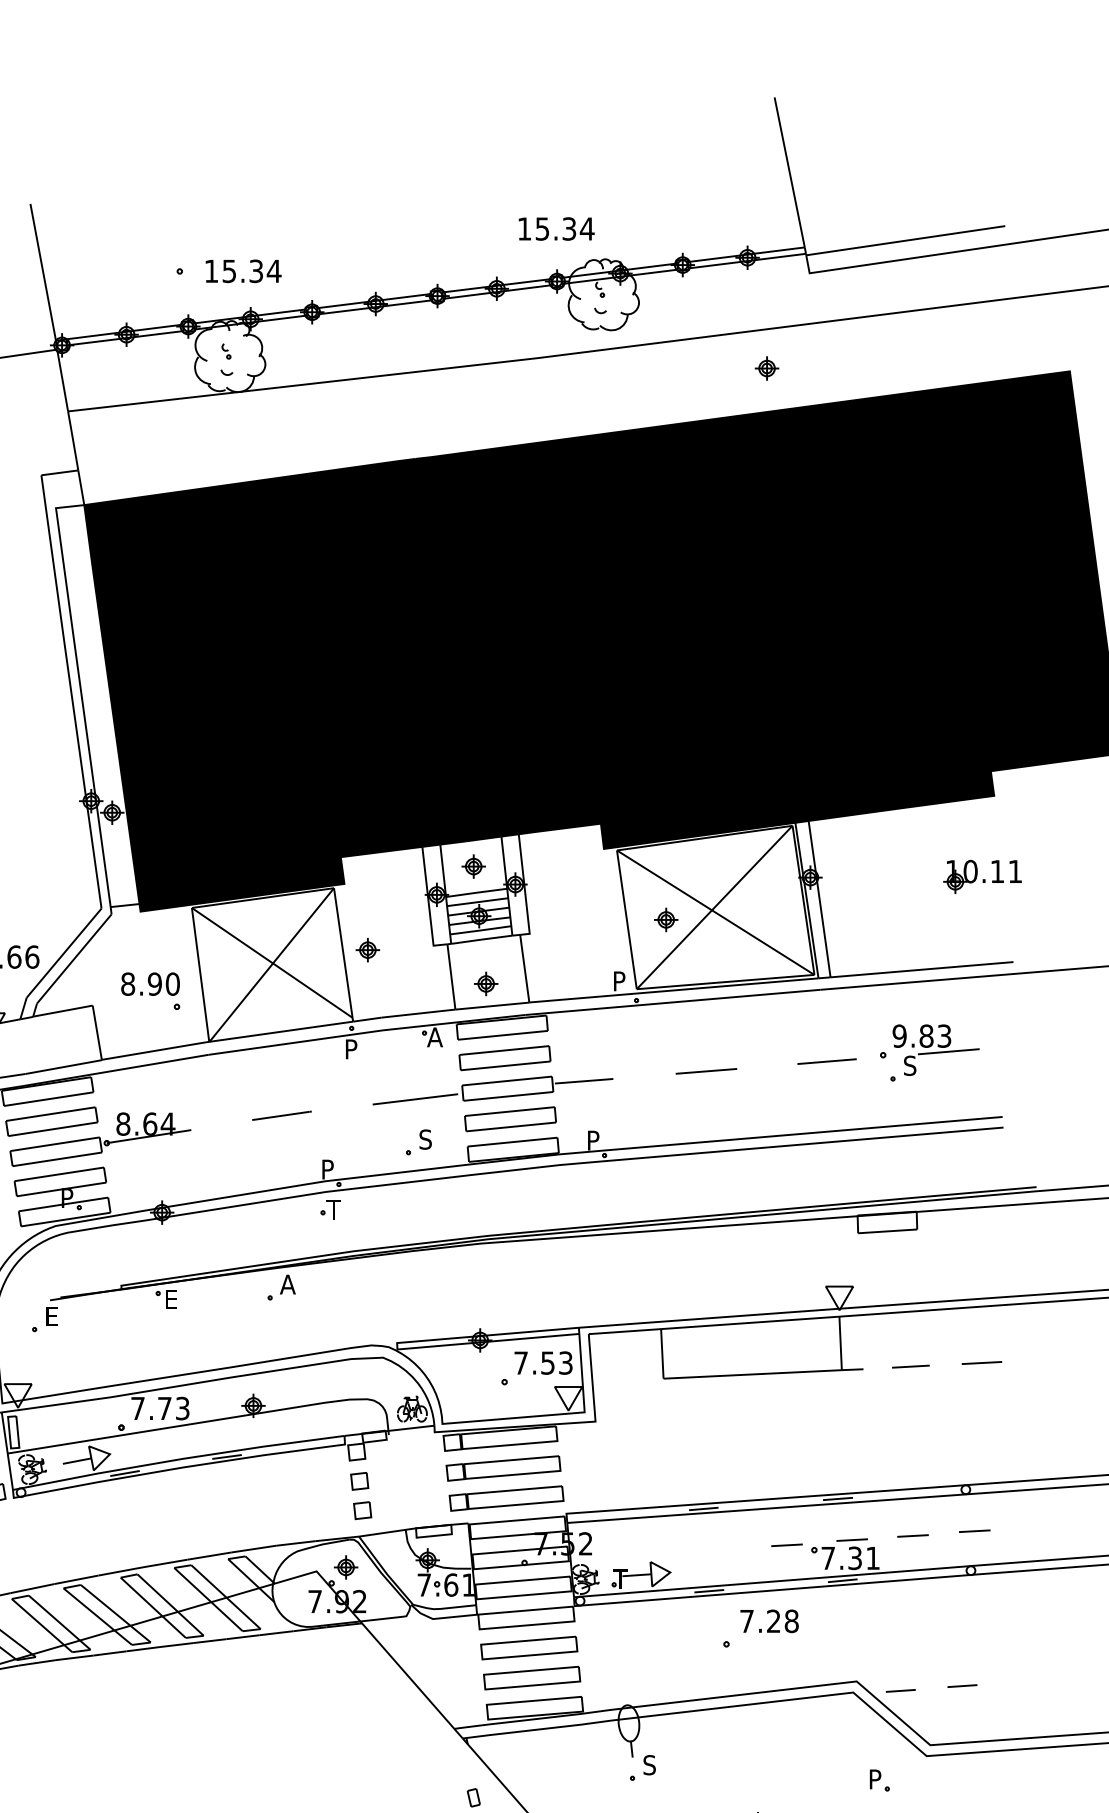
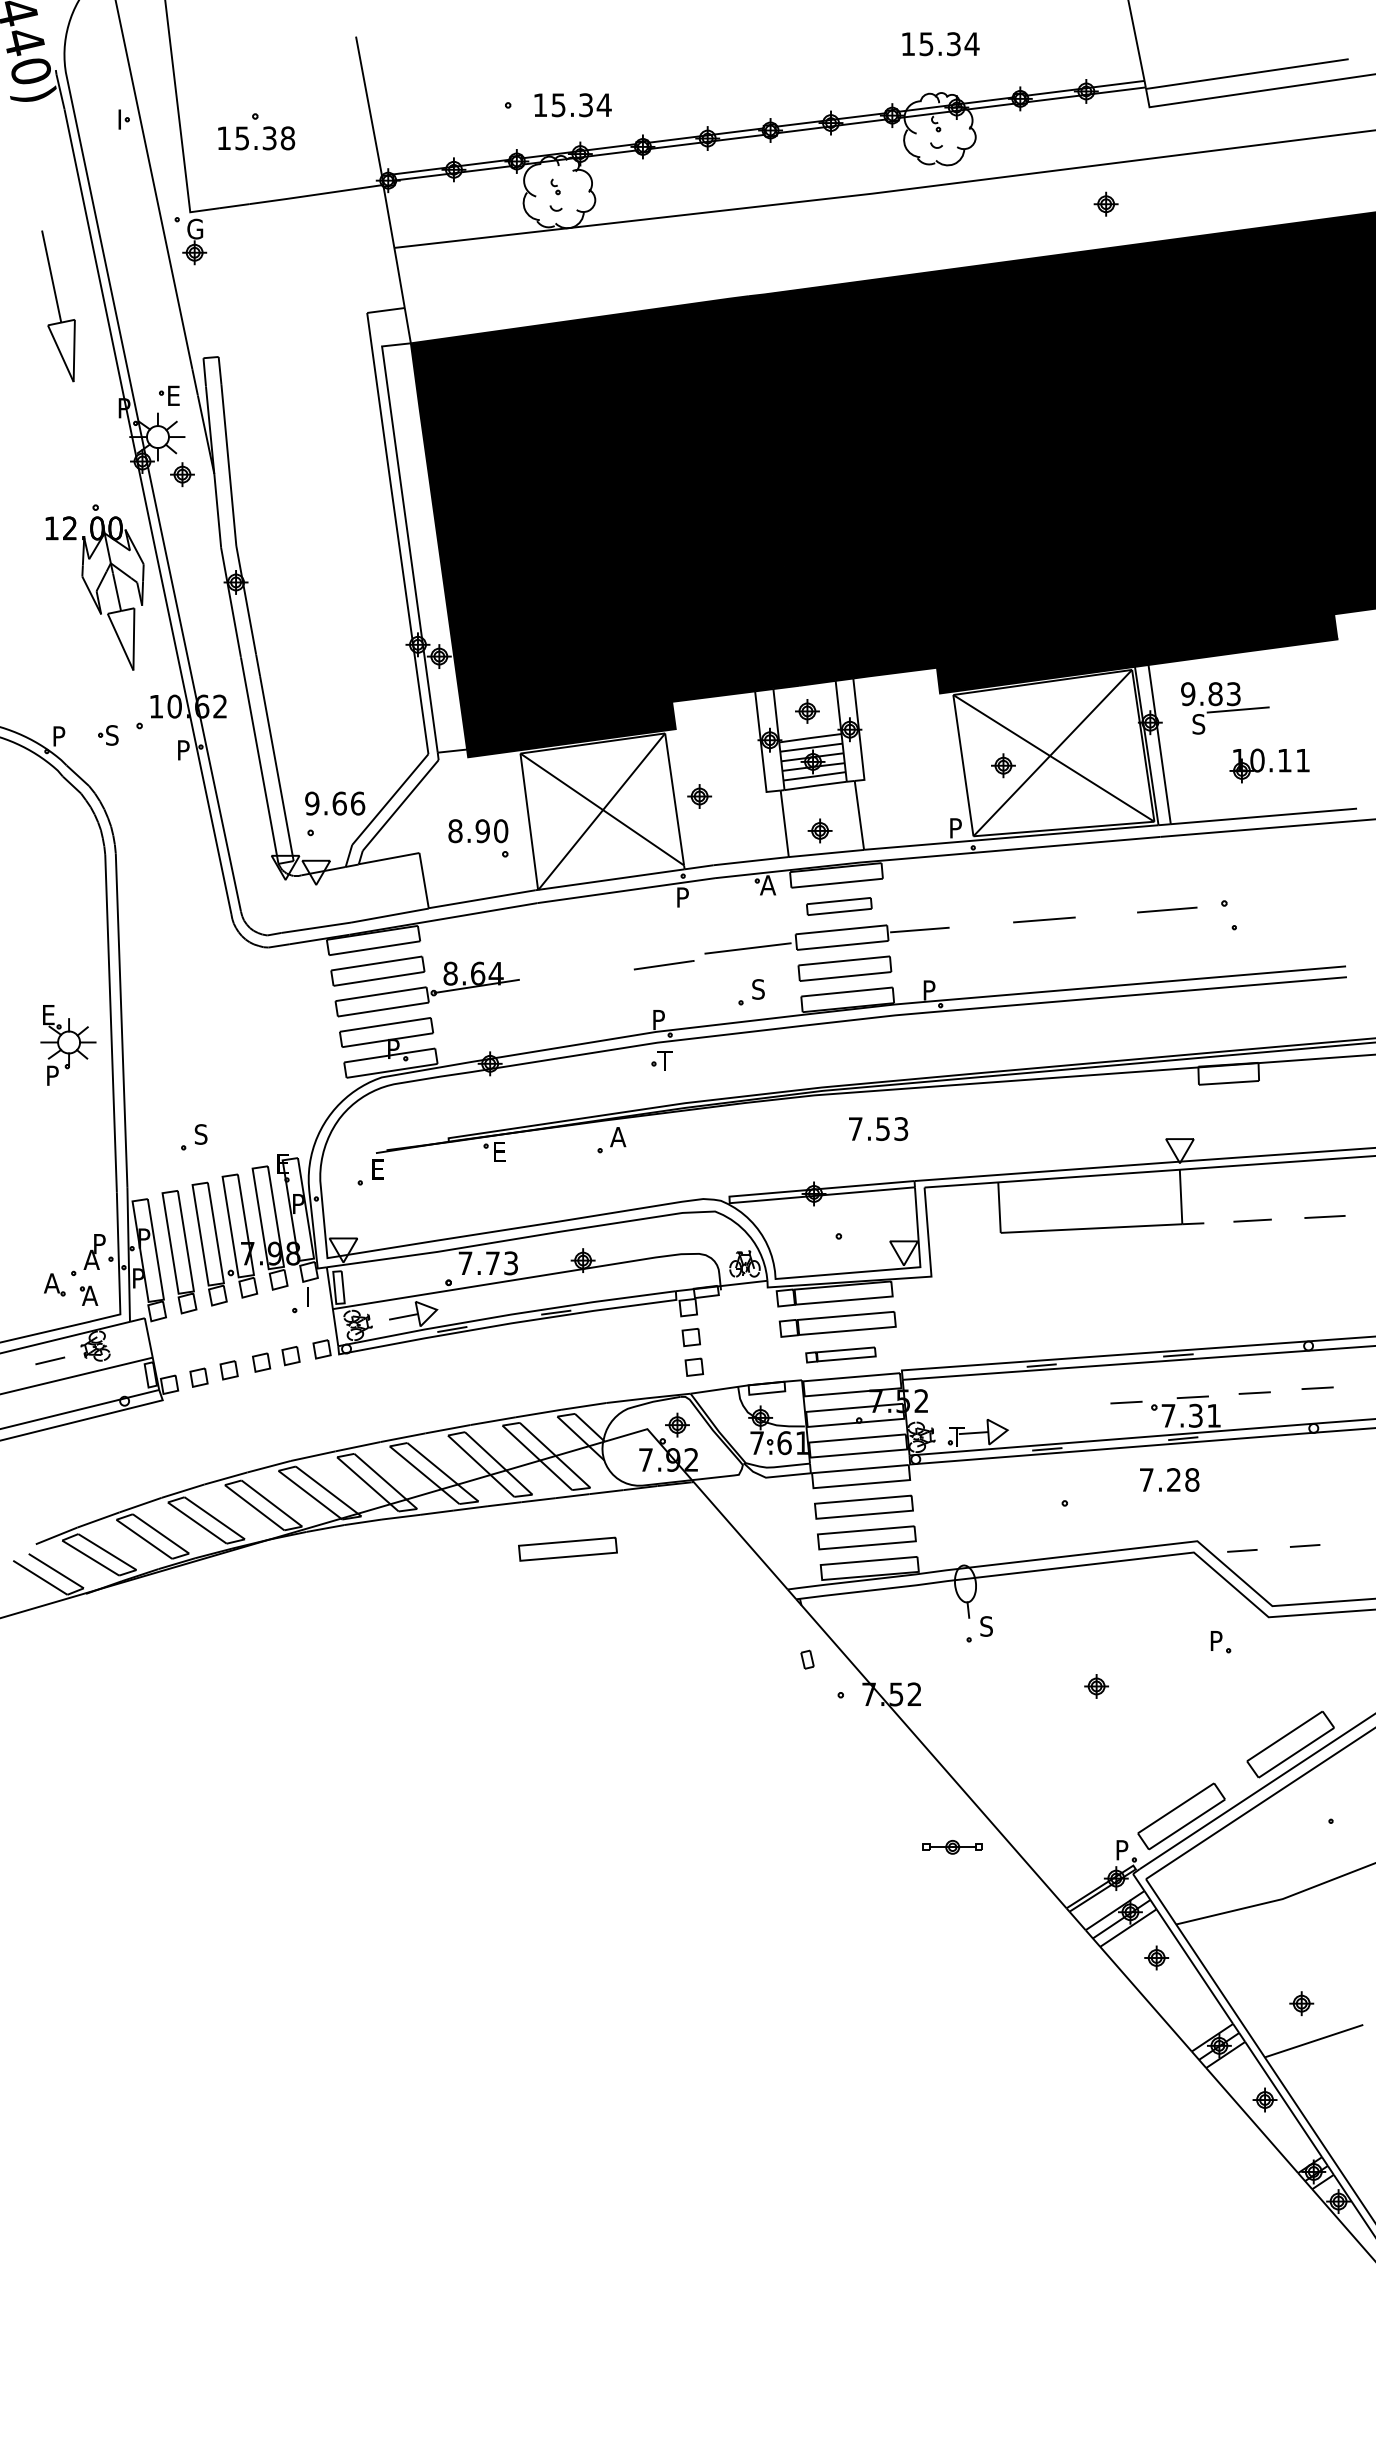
text: (556, 229) -> (940, 44), moved
part: (982, 876) -> (1269, 765), moved
part: (936, 1050) -> (1225, 708), moved
part: (505, 1058) -> (839, 906), size x0.7
line: (281, 1116) -> (663, 965), moved
text: (543, 1362) -> (878, 1128), moved
part: (506, 1498) -> (840, 1354), size x0.6
text: (769, 1620) -> (1169, 1479), moved
part: (238, 1688) -> (567, 1548), added

